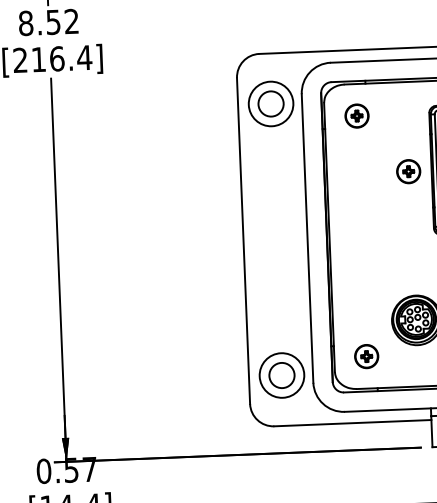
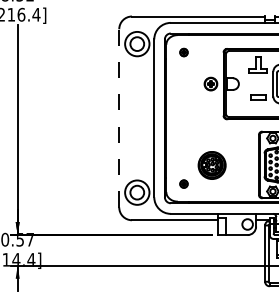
part: (356, 115) -> (183, 52), size x0.6
line: (243, 239) -> (119, 117), solid -> dashed
part: (365, 355) -> (183, 183), size x0.6

